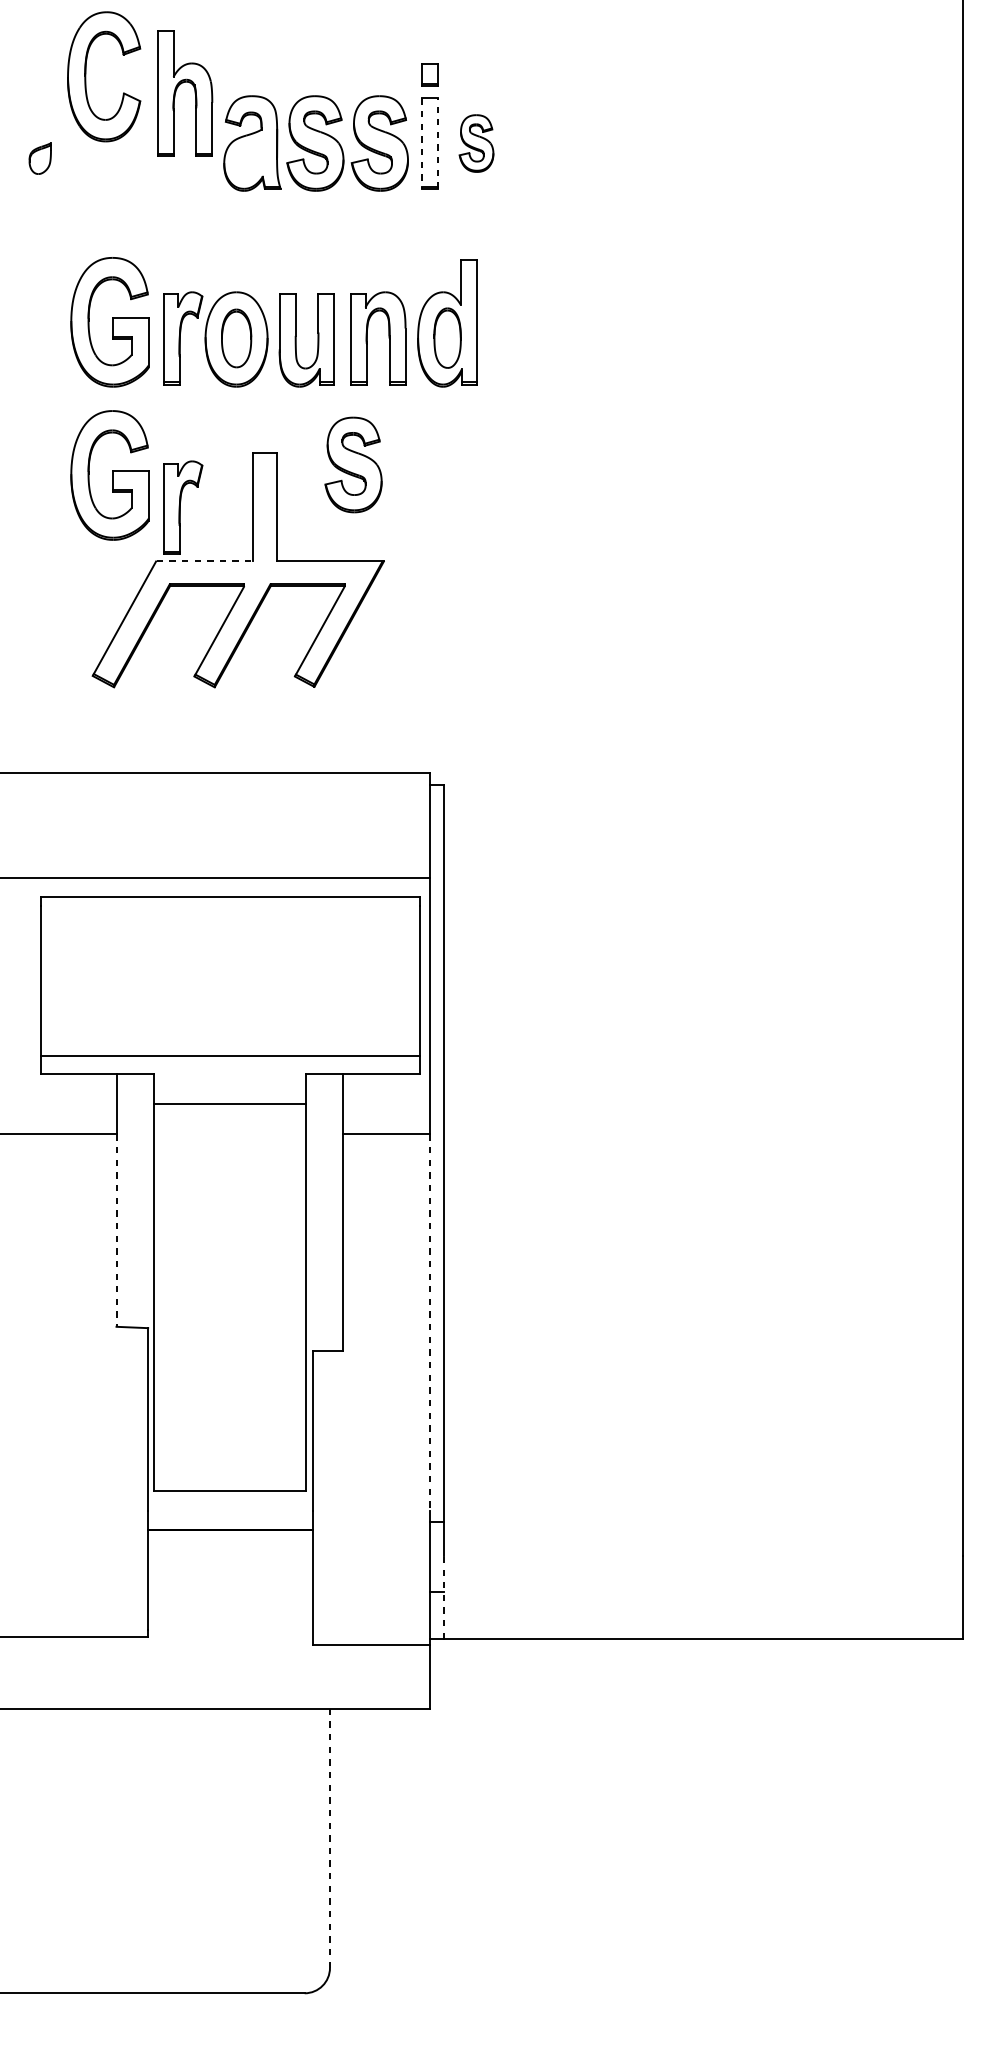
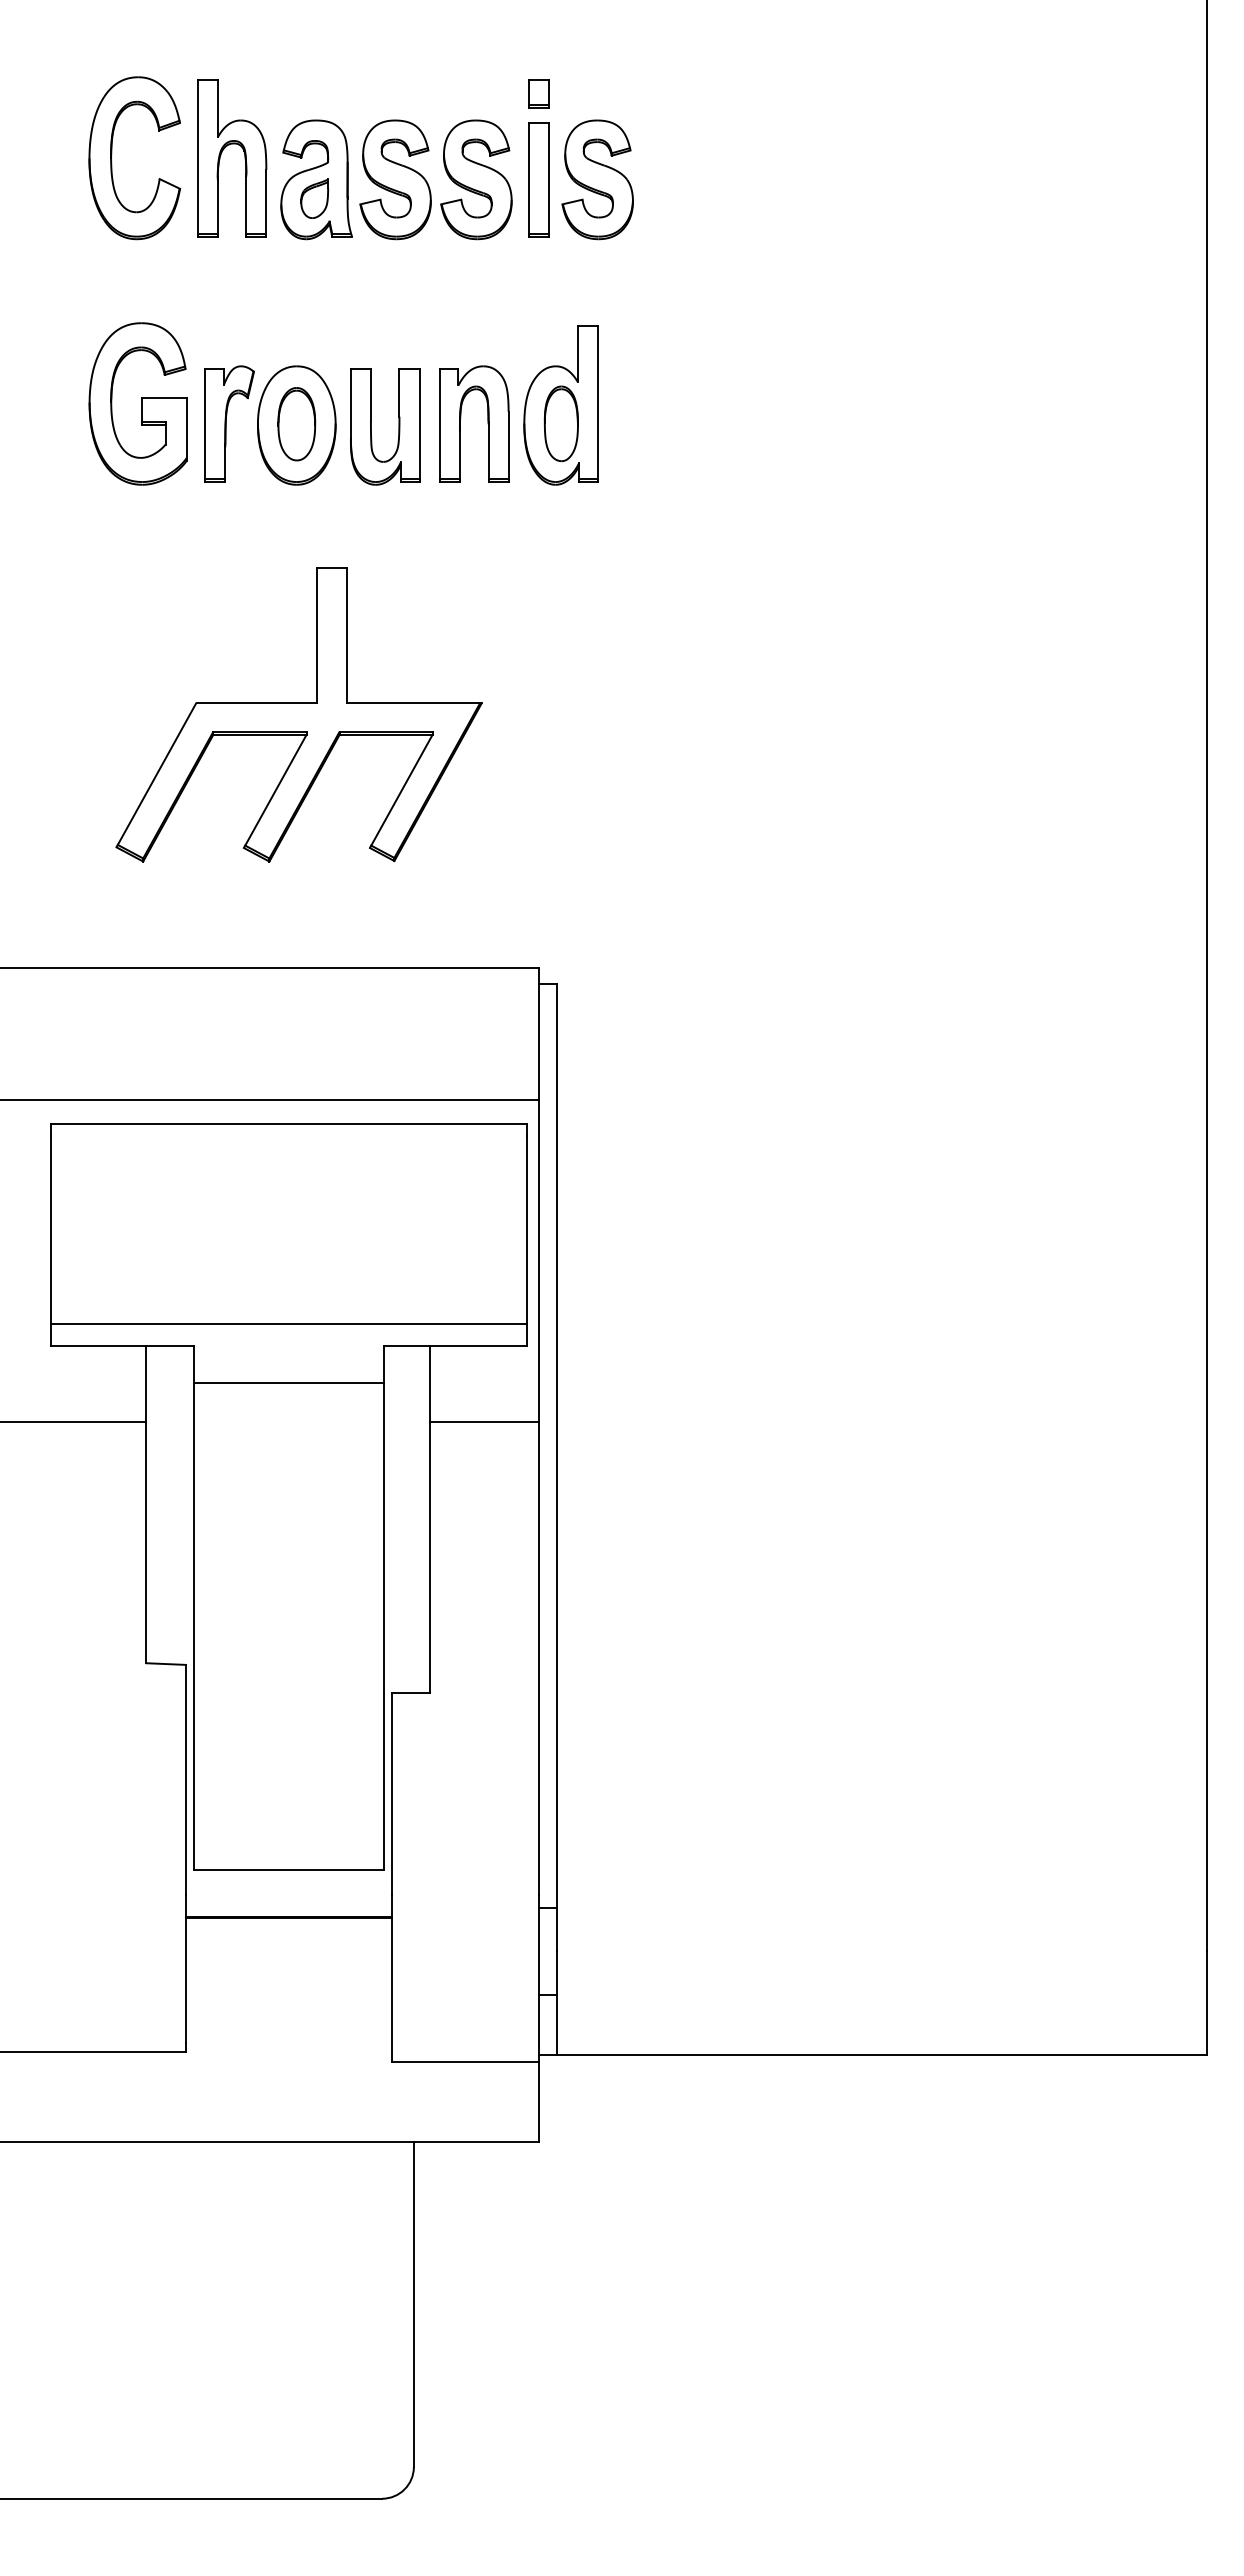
part: (86, 73) -> (112, 154), moved
part: (176, 91) -> (221, 155), moved
line: (422, 143) -> (529, 179), dashed -> solid
line: (438, 143) -> (549, 179), dashed -> solid
part: (476, 143) -> (597, 179), size x1.67
part: (40, 158) -> (314, 198), moved
part: (353, 464) -> (443, 582), removed
part: (109, 475) -> (137, 595), removed
part: (182, 507) -> (229, 635), removed
line: (205, 560) -> (257, 702), dashed -> solid
line: (116, 1230) -> (146, 1542), dashed -> solid
line: (429, 1323) -> (538, 1658), dashed -> solid
line: (443, 1597) -> (556, 2002), dashed -> solid
line: (329, 1838) -> (413, 2304), dashed -> solid

